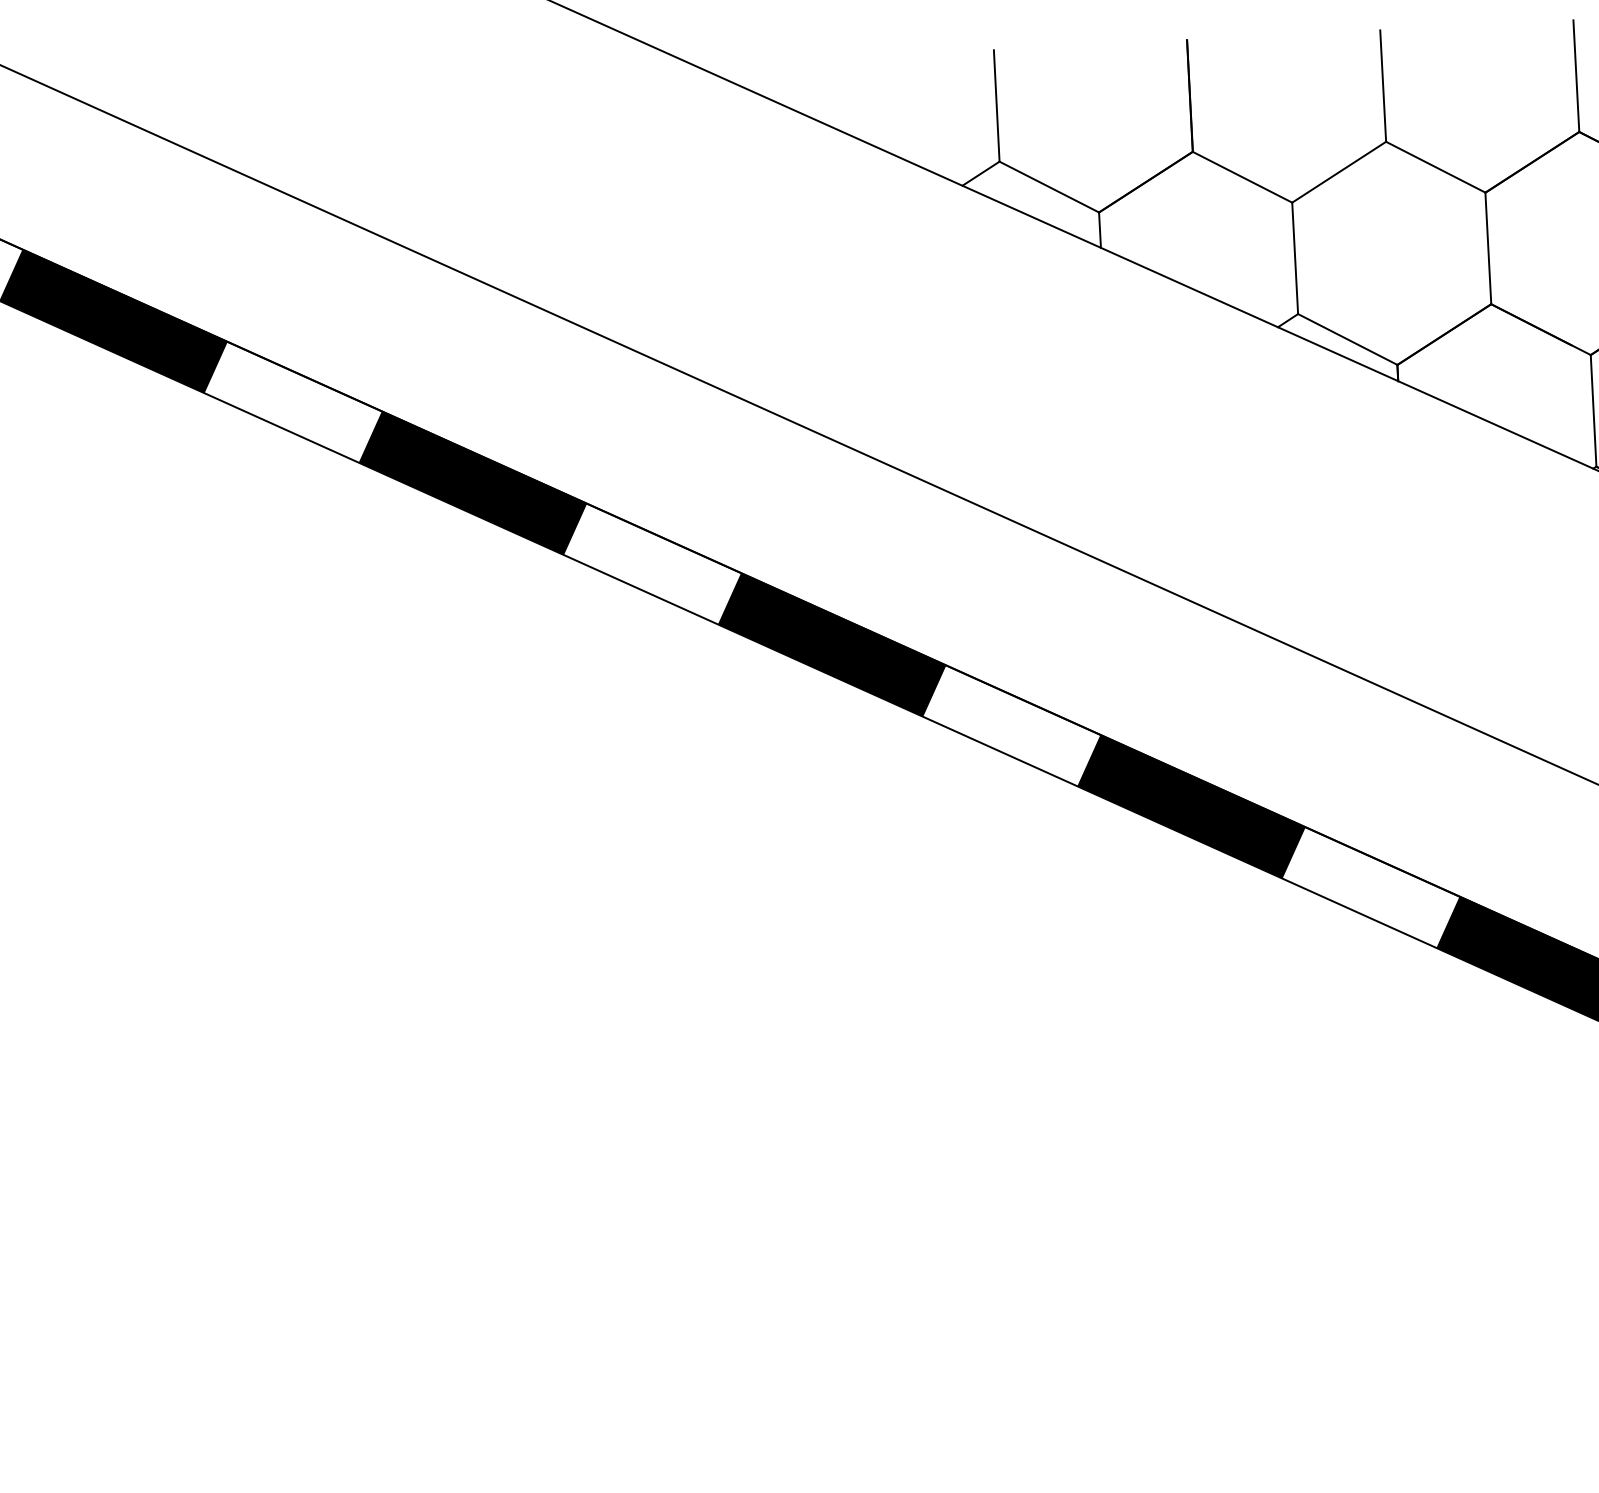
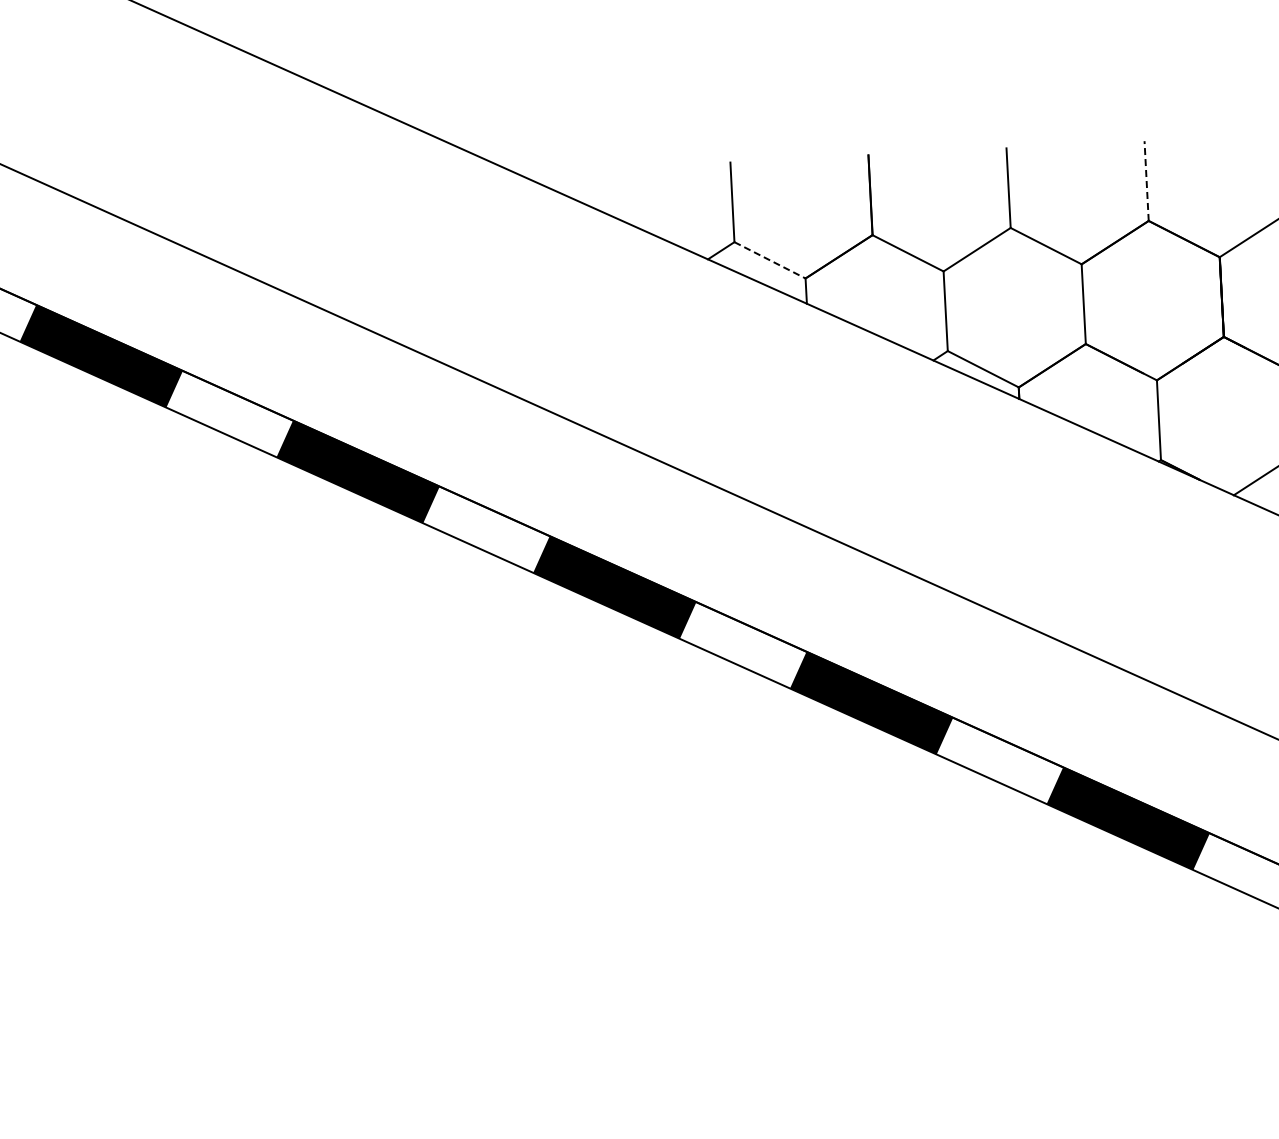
line: (1576, 76) -> (1146, 181), solid -> dashed
line: (1049, 187) -> (770, 260), solid -> dashed

